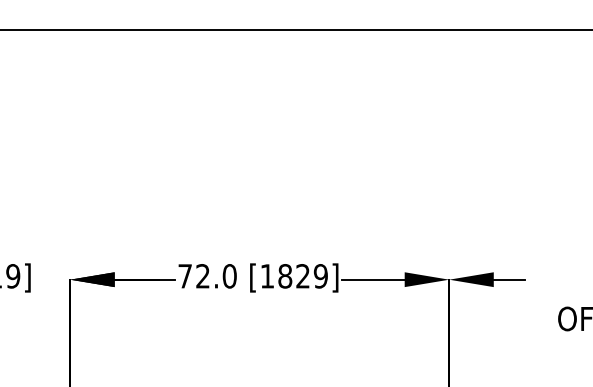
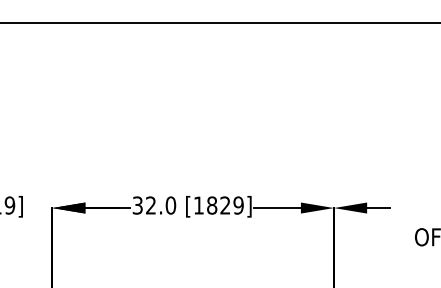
text: (184, 276) -> (137, 205), 72.0 -> 32.0

